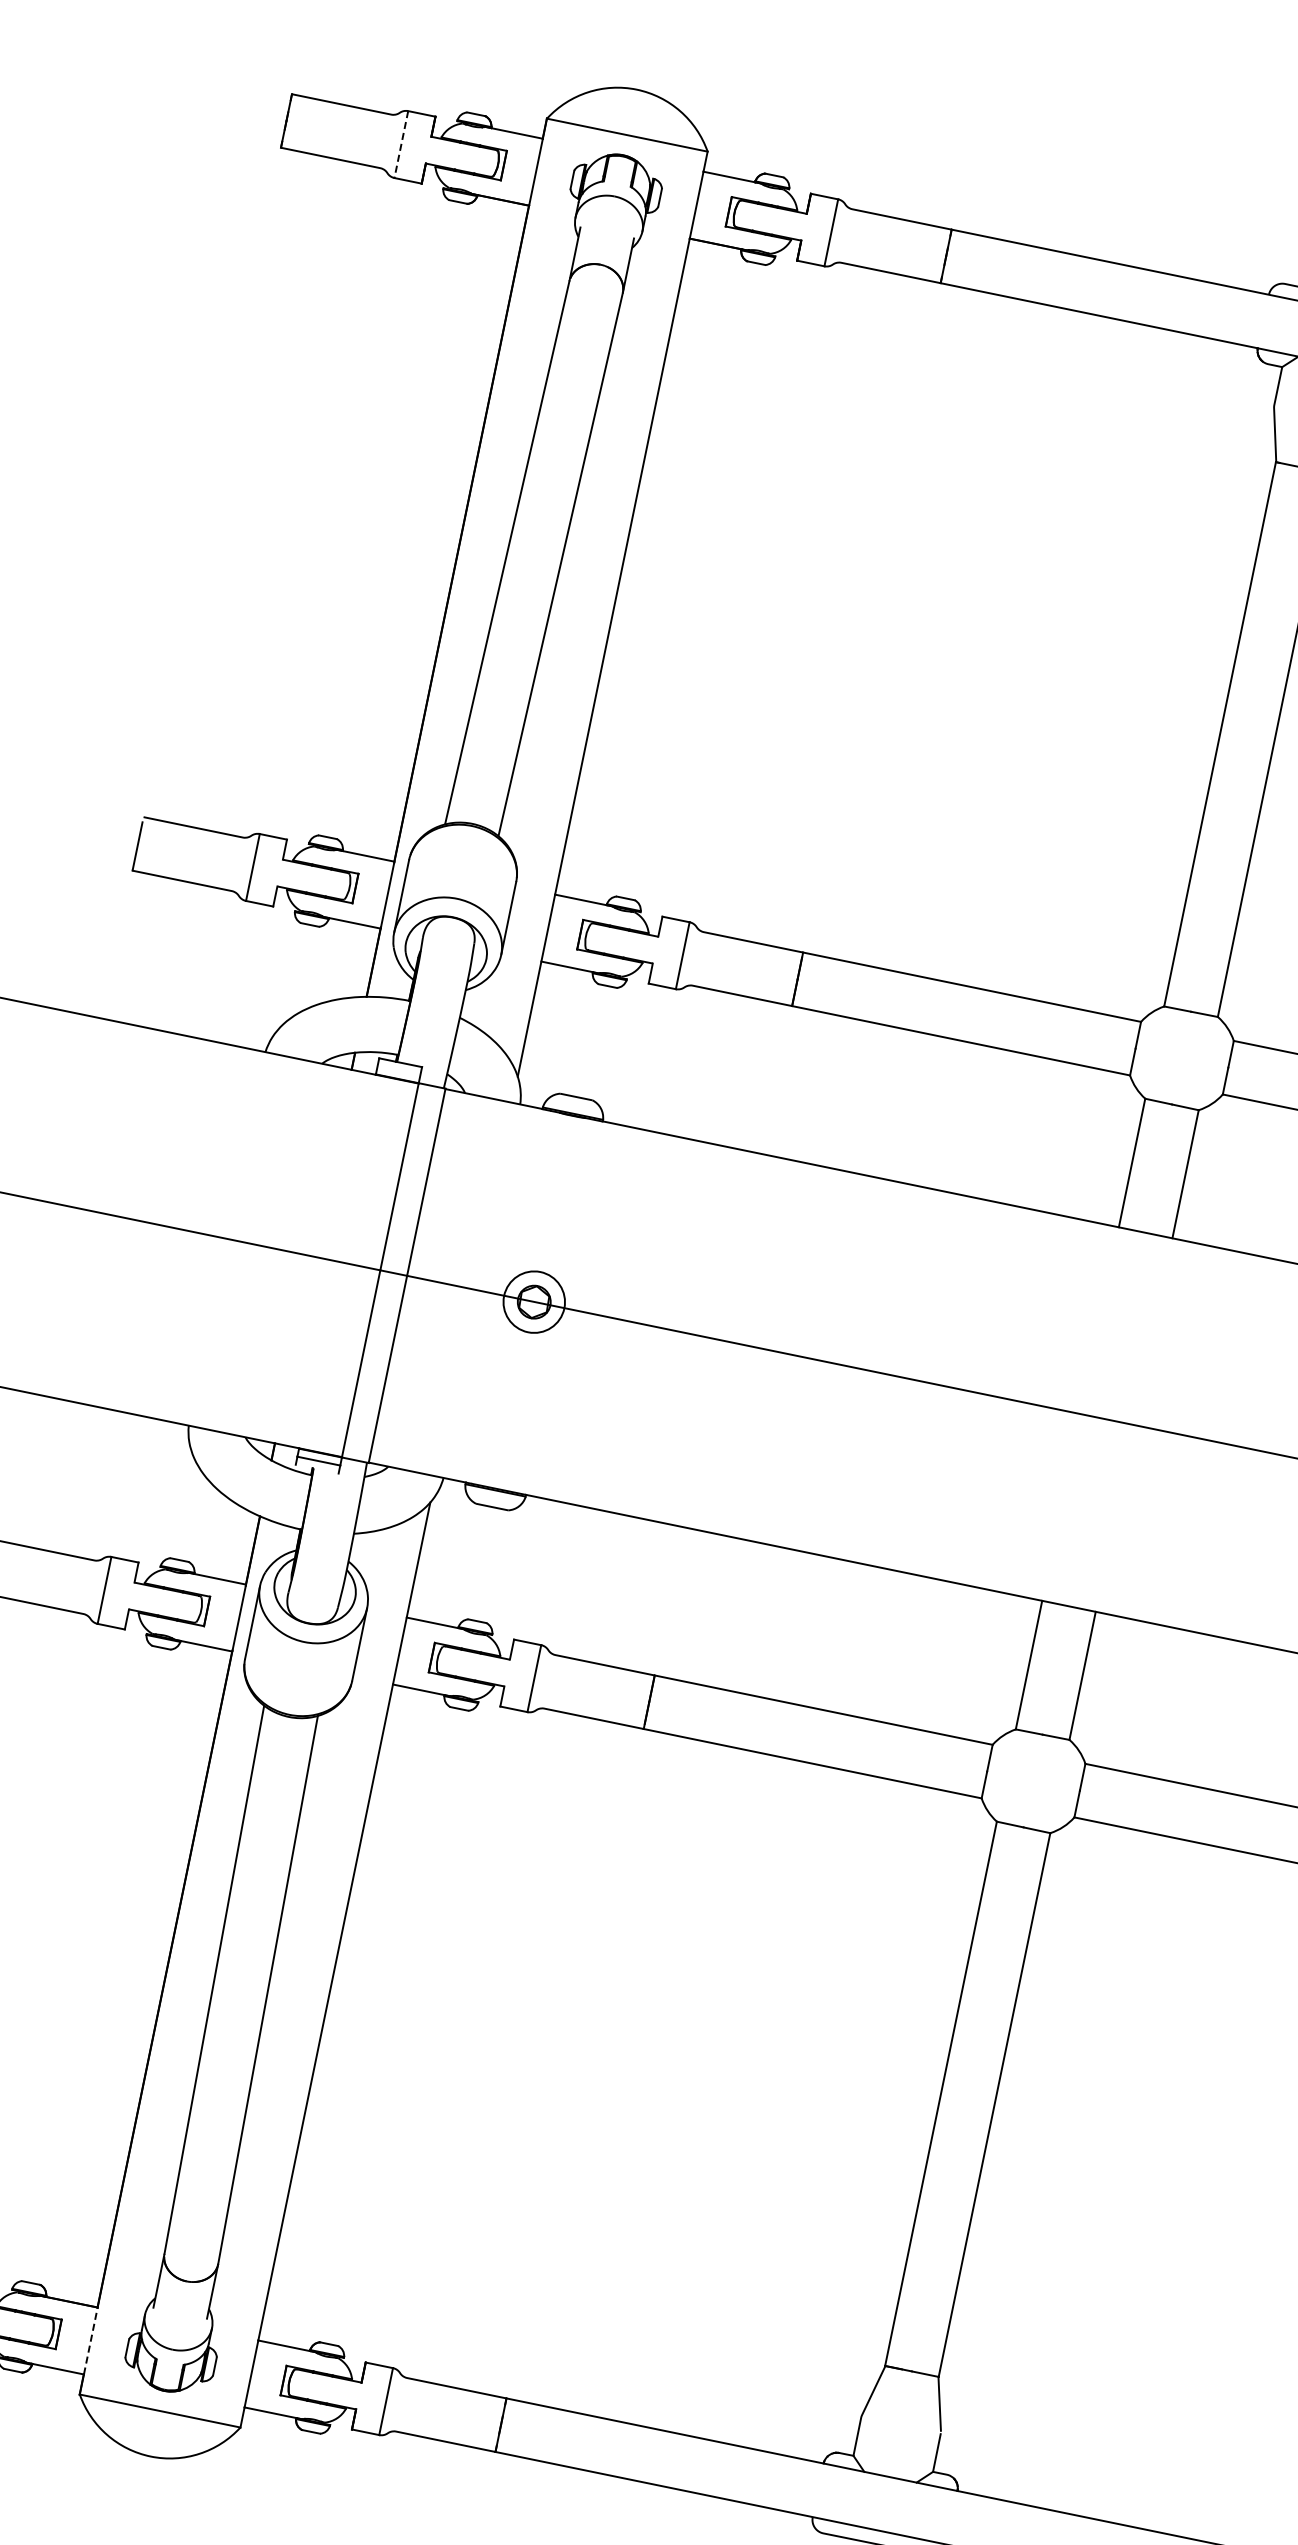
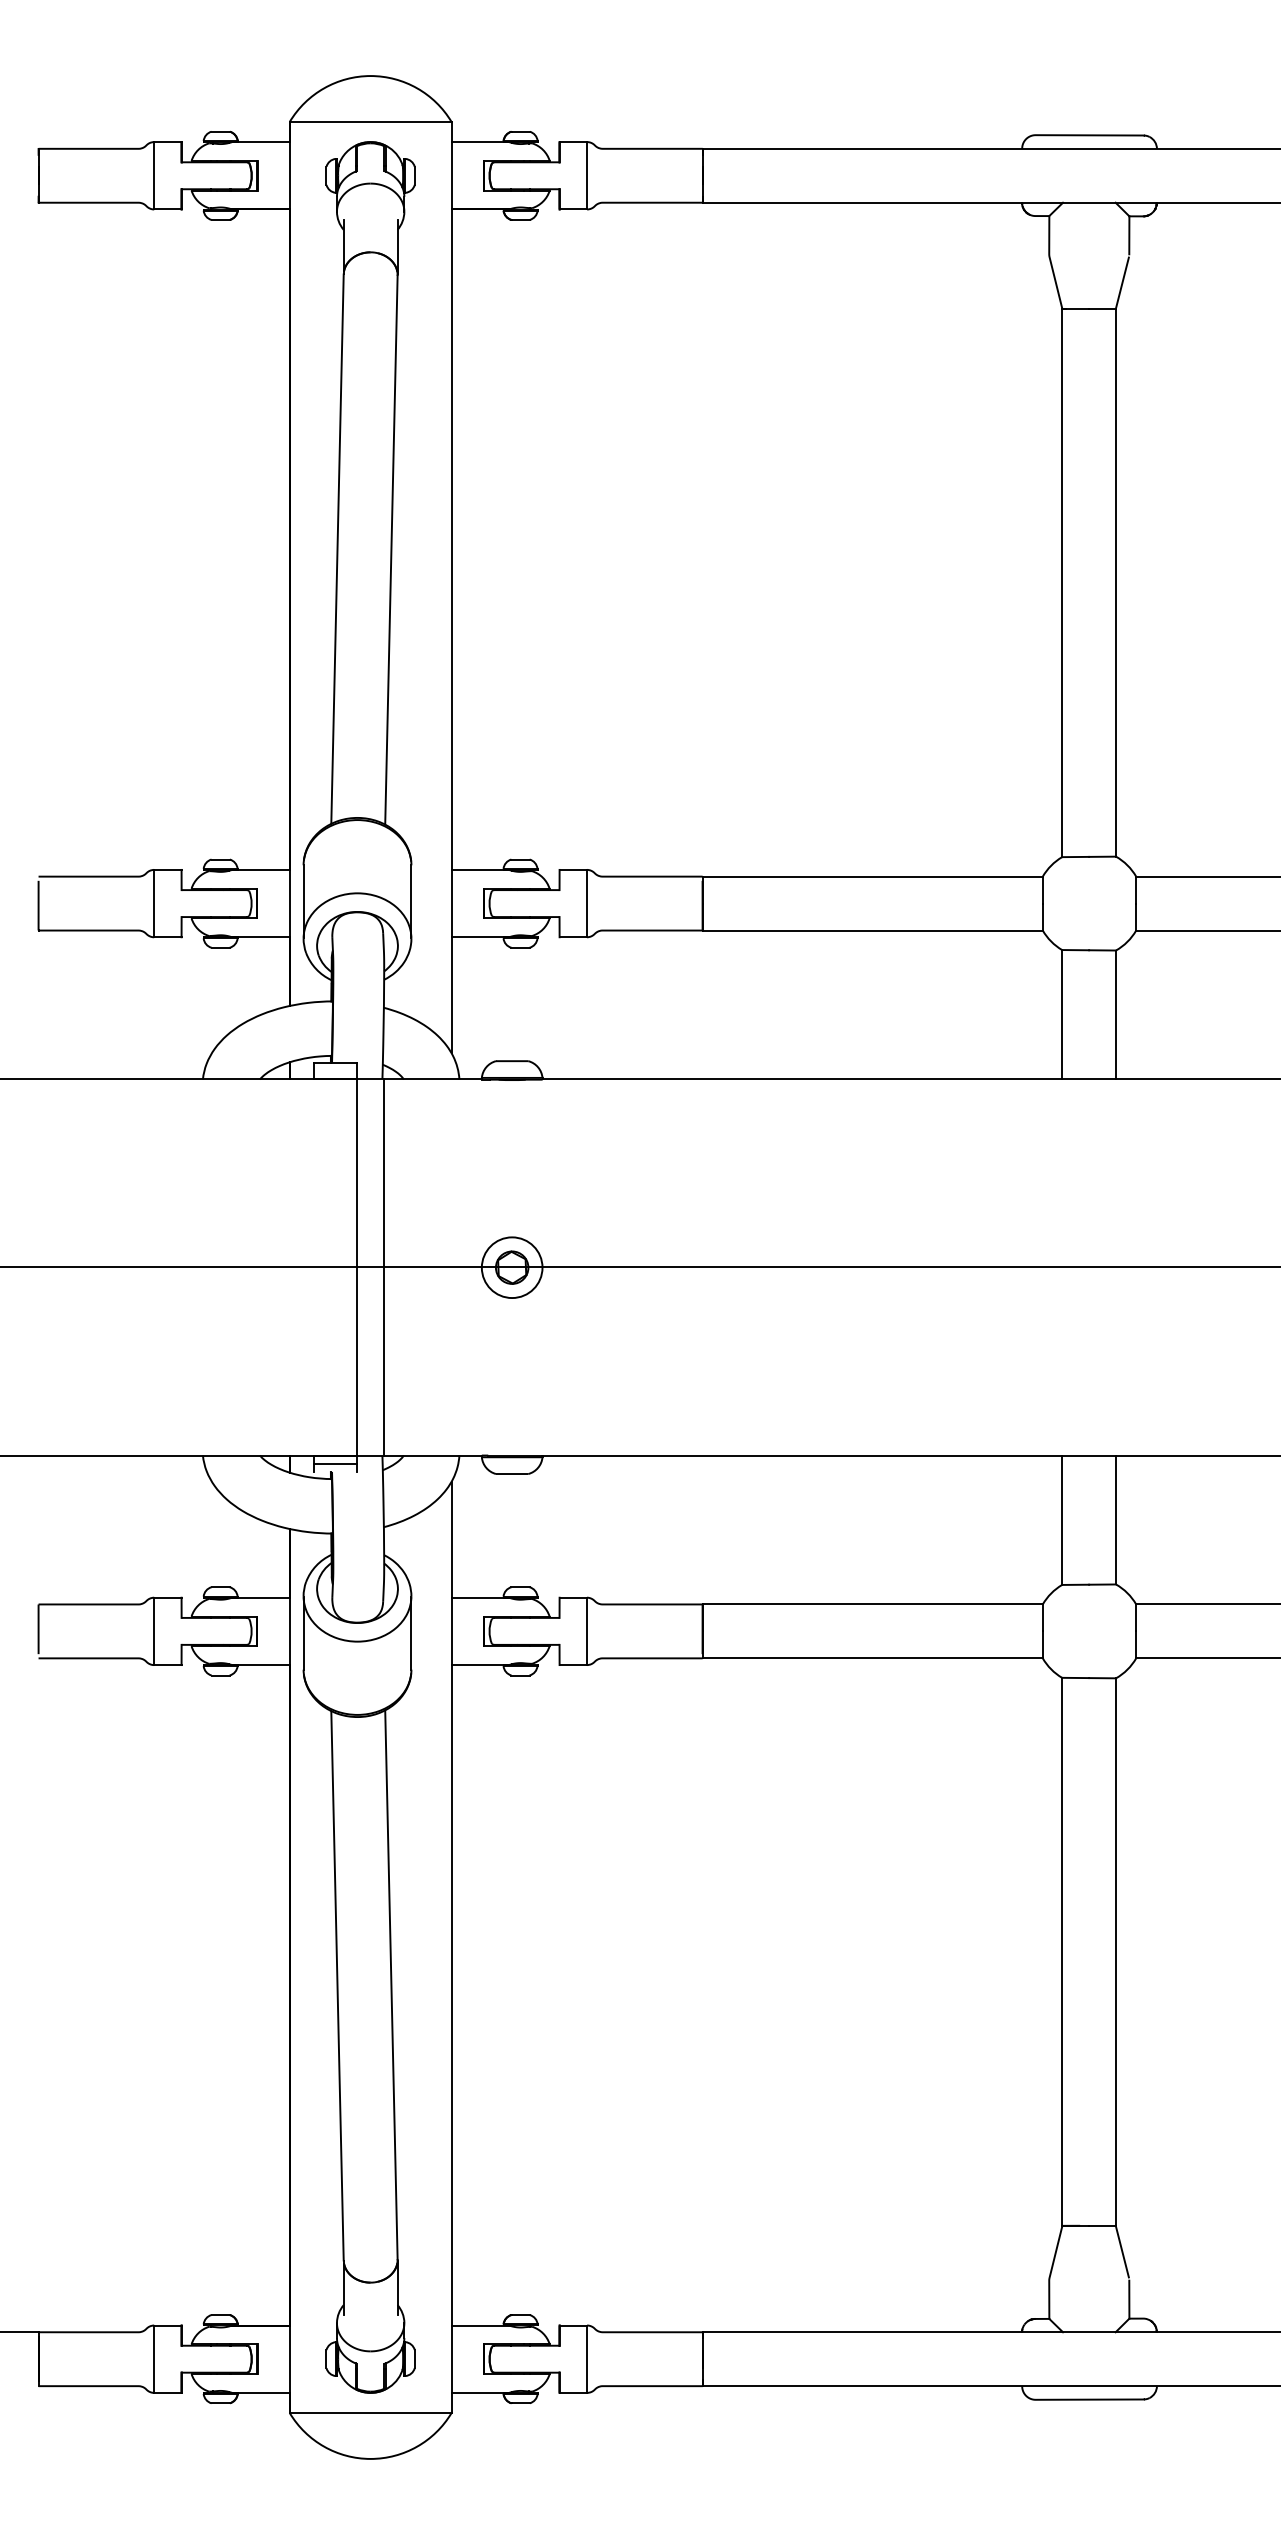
line: (401, 144) -> (154, 175), dashed -> solid
line: (90, 2341) -> (289, 2359), dashed -> solid

